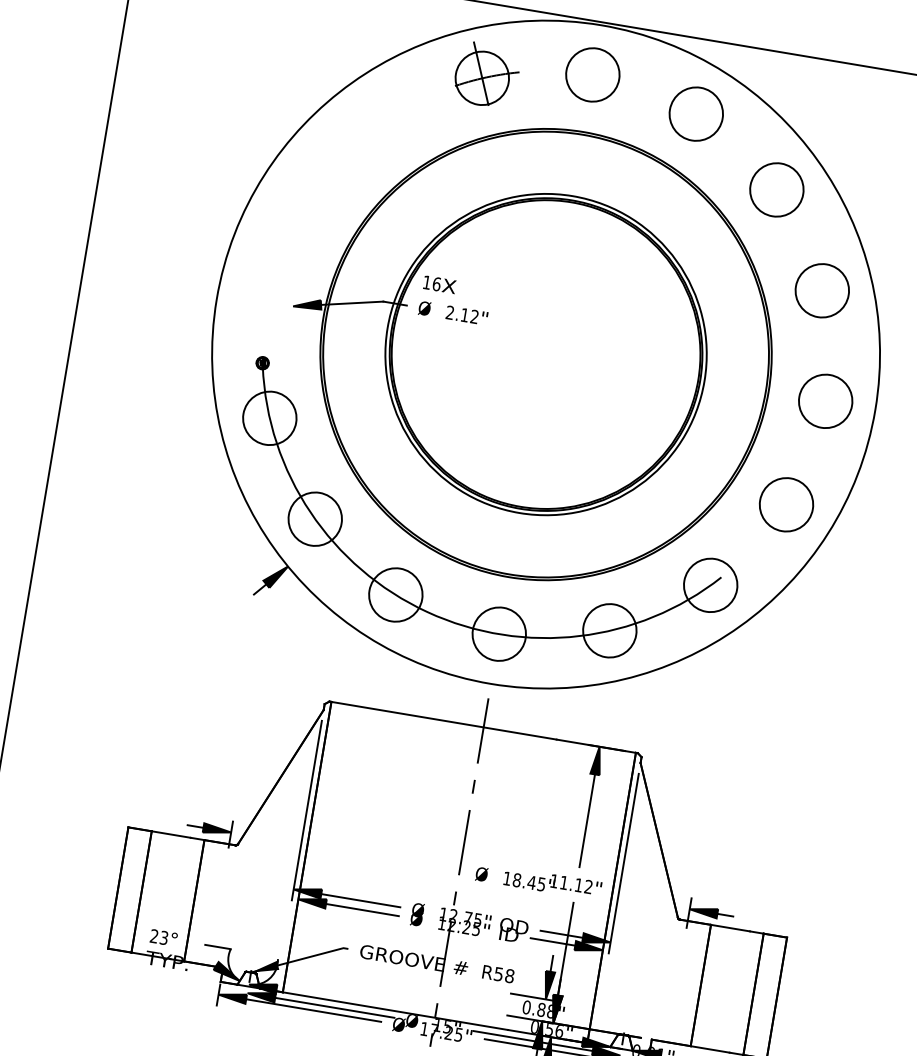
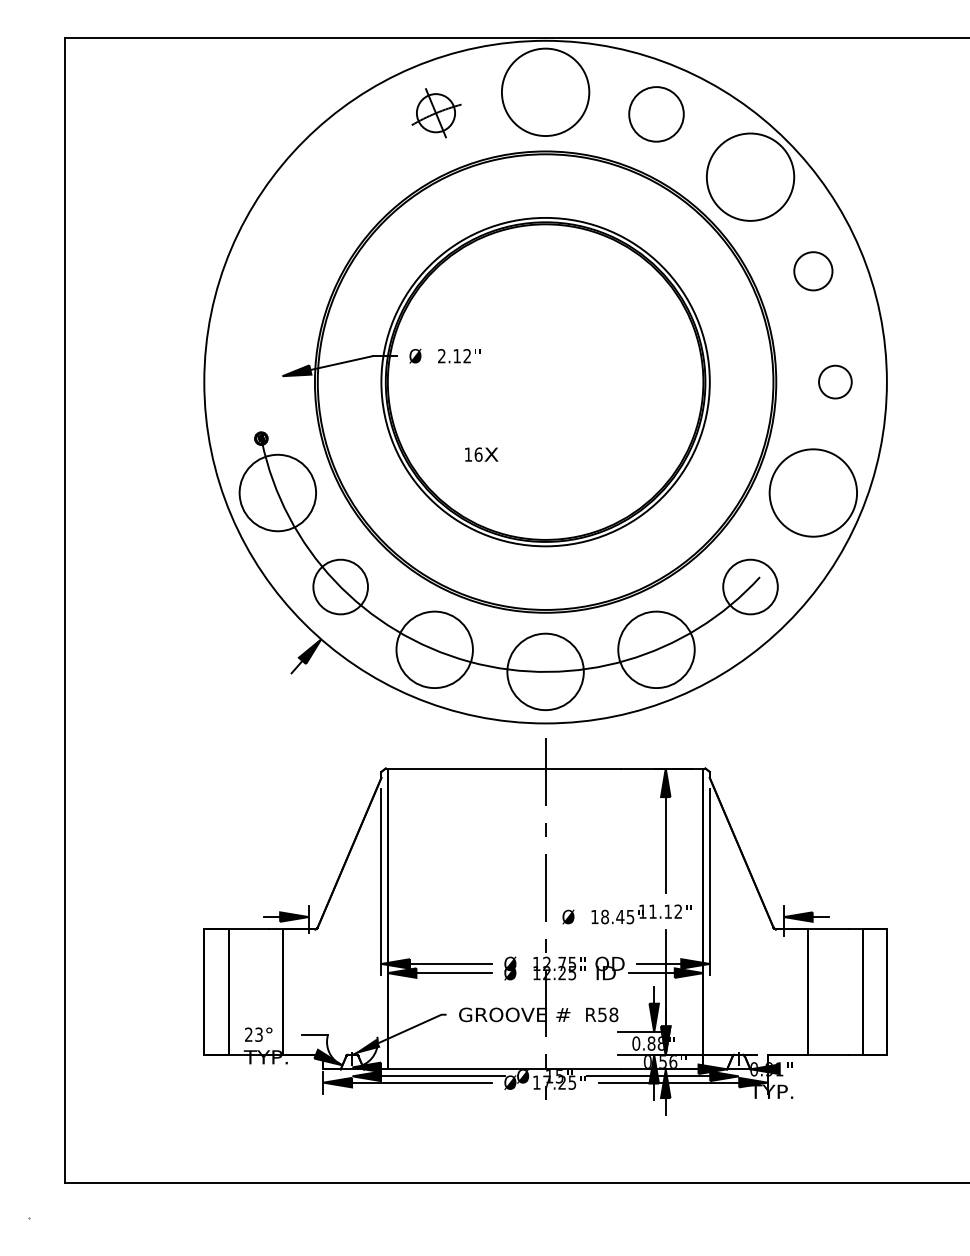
part: (486, 75) -> (438, 110), size x0.7
circle: (592, 75) -> (545, 92), size x1.6
circle: (776, 189) -> (750, 176), size x1.6
text: (439, 284) -> (481, 454), moved
circle: (822, 291) -> (813, 271), size x0.7
circle: (825, 400) -> (835, 381), size x0.6
circle: (269, 417) -> (277, 492), size x1.4
circle: (786, 504) -> (813, 492), size x1.6
circle: (395, 594) -> (434, 649), size x1.4
circle: (609, 630) -> (656, 649), size x1.4
circle: (499, 633) -> (545, 671), size x1.4

